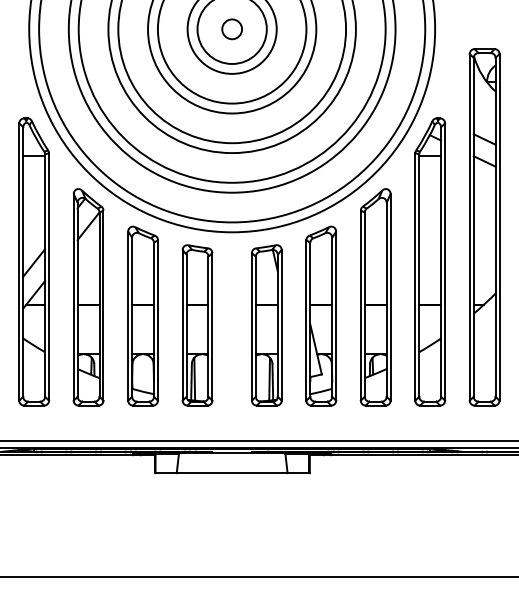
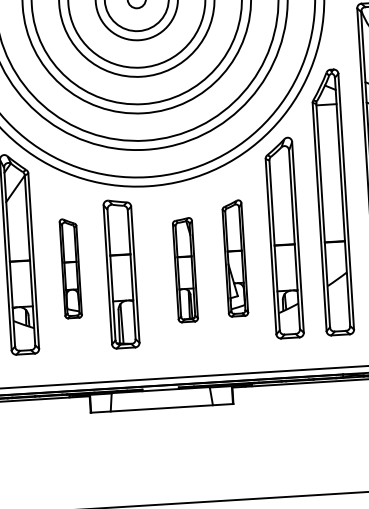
part: (142, 315) -> (70, 268), size x0.6
part: (321, 315) -> (235, 257), size x0.7
part: (266, 325) -> (185, 270), size x0.7

